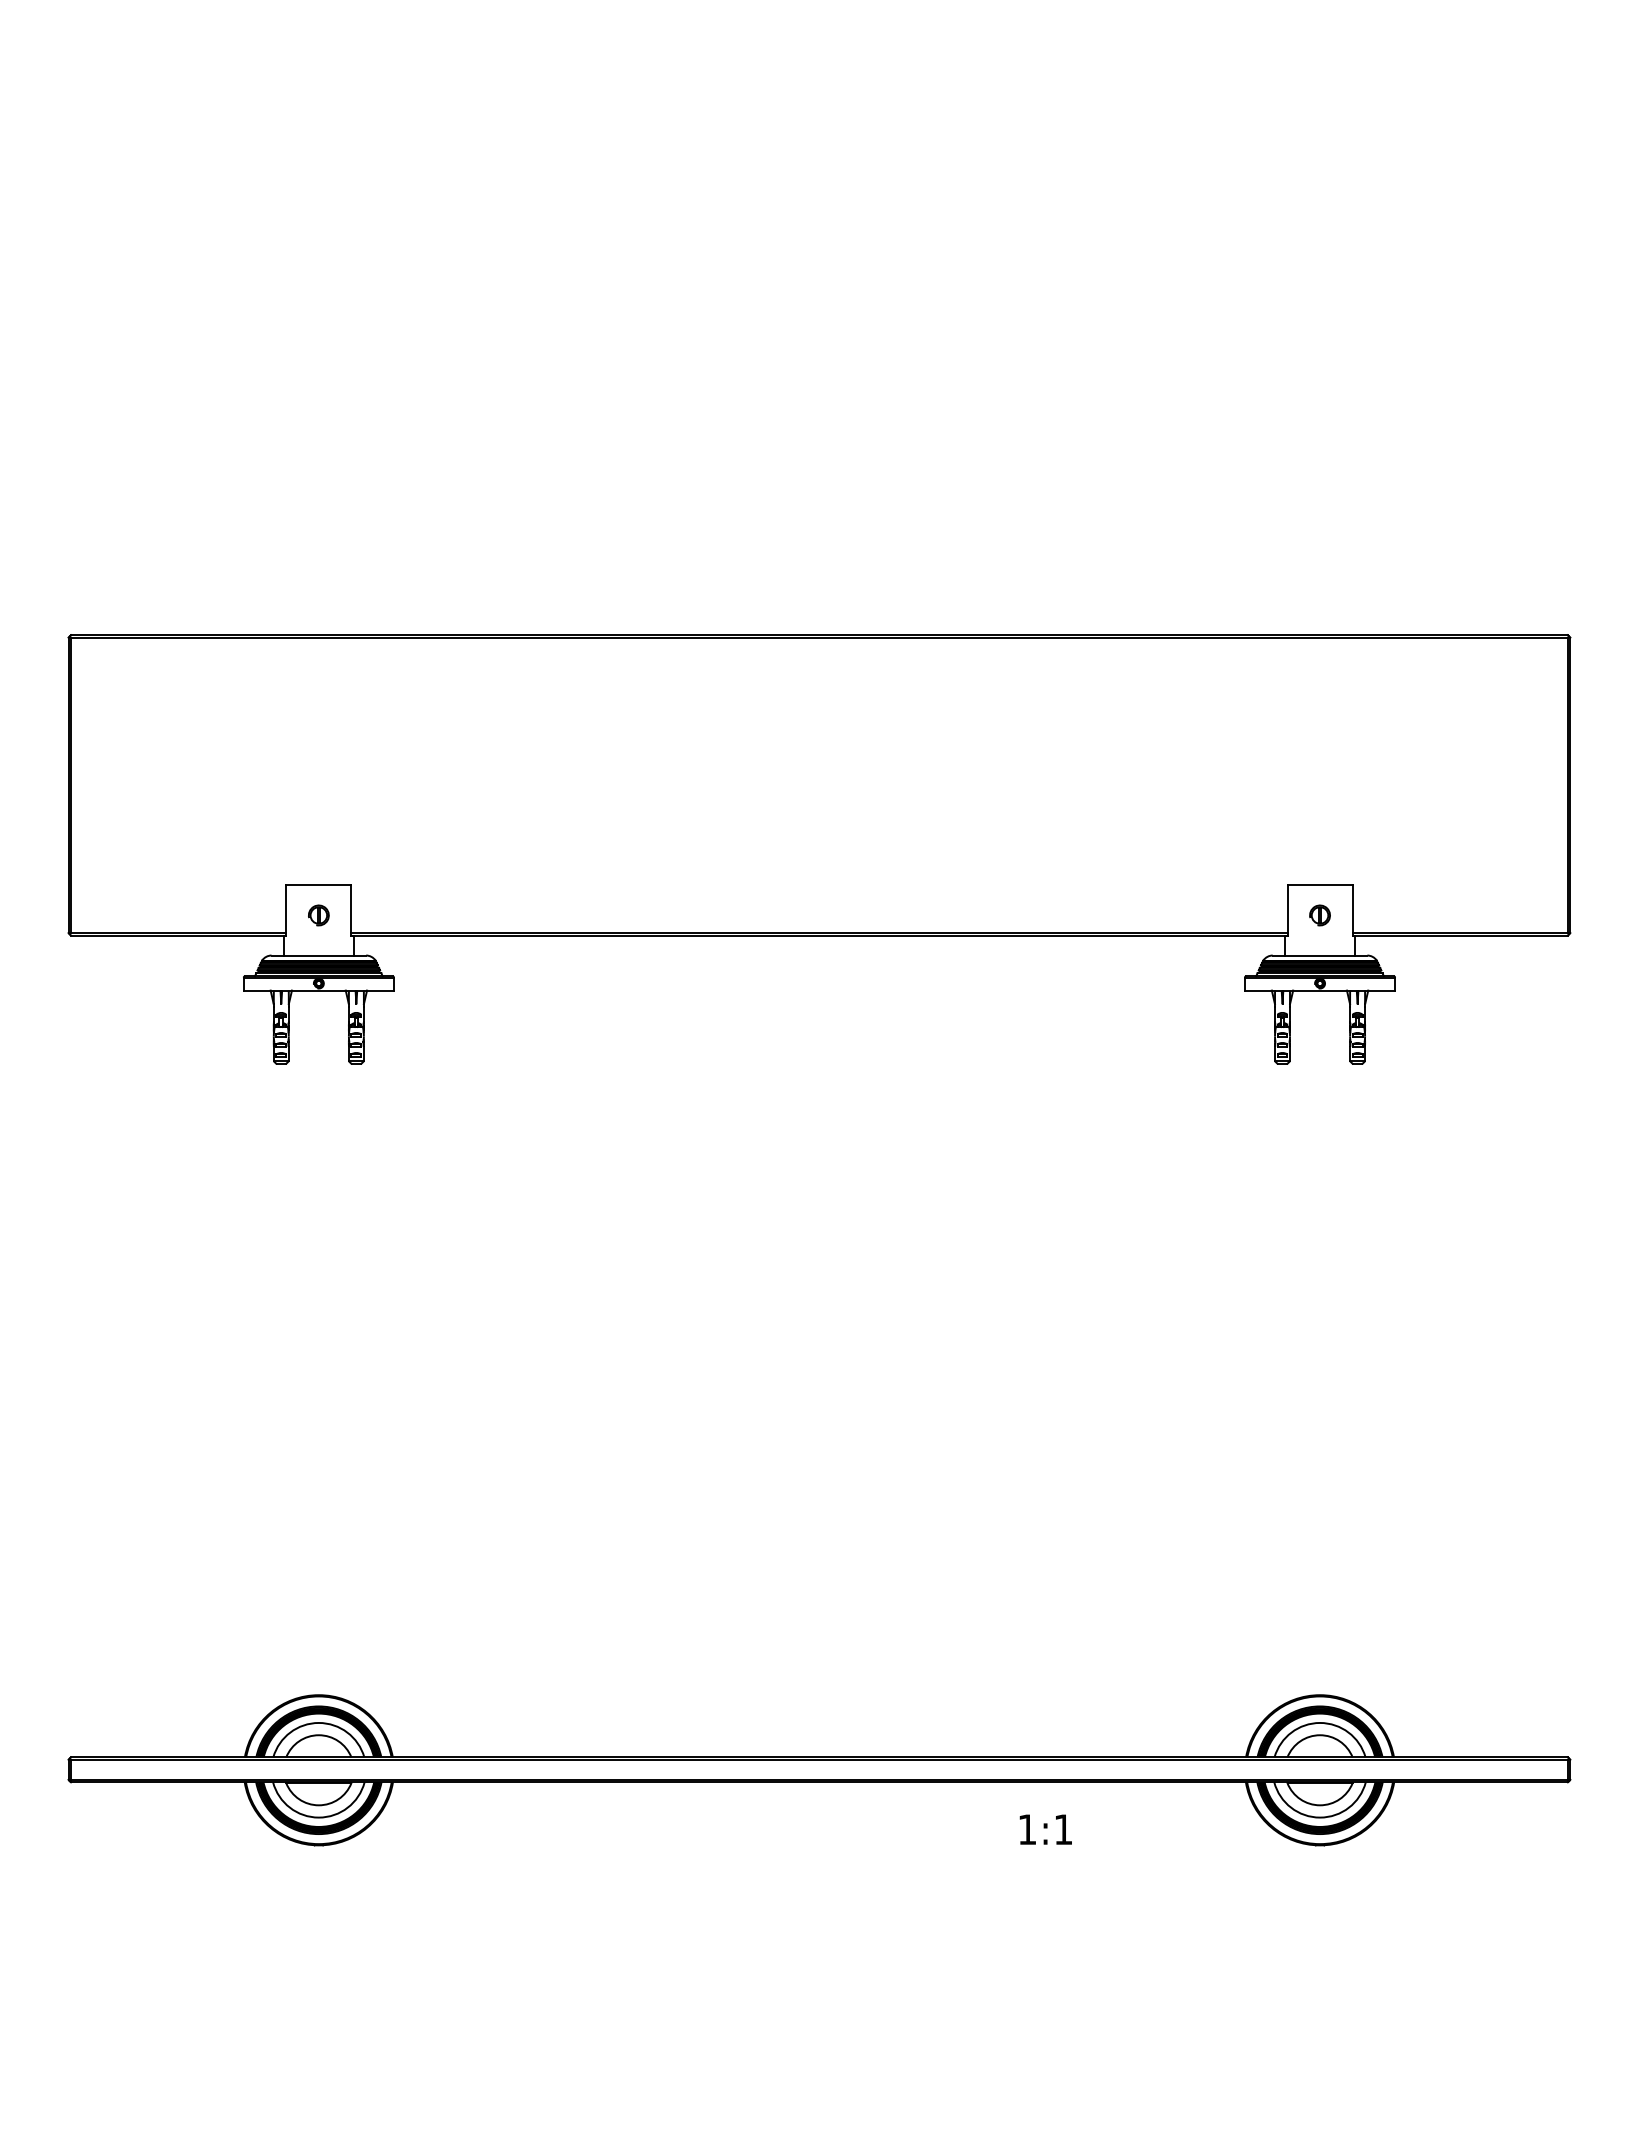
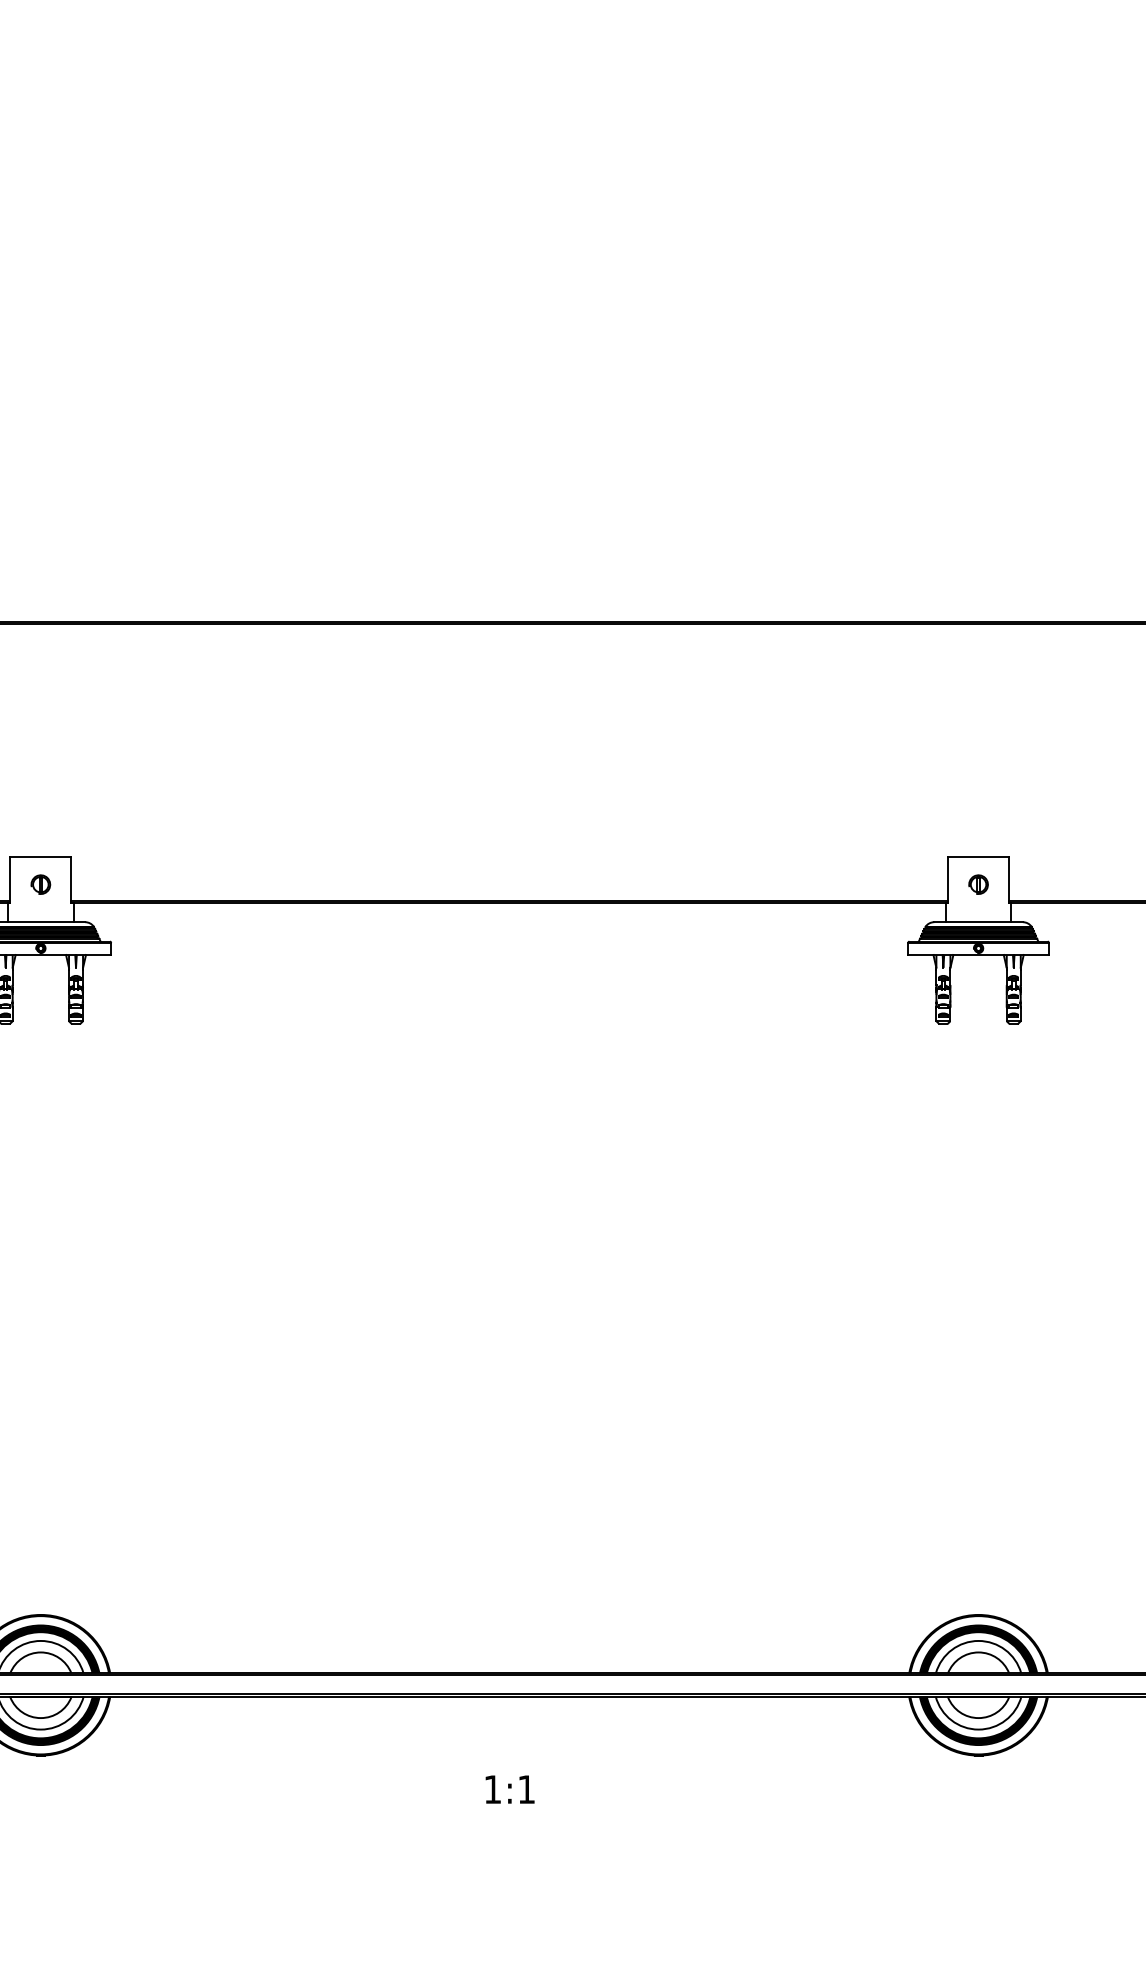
text: (1045, 1829) -> (509, 1789), moved

